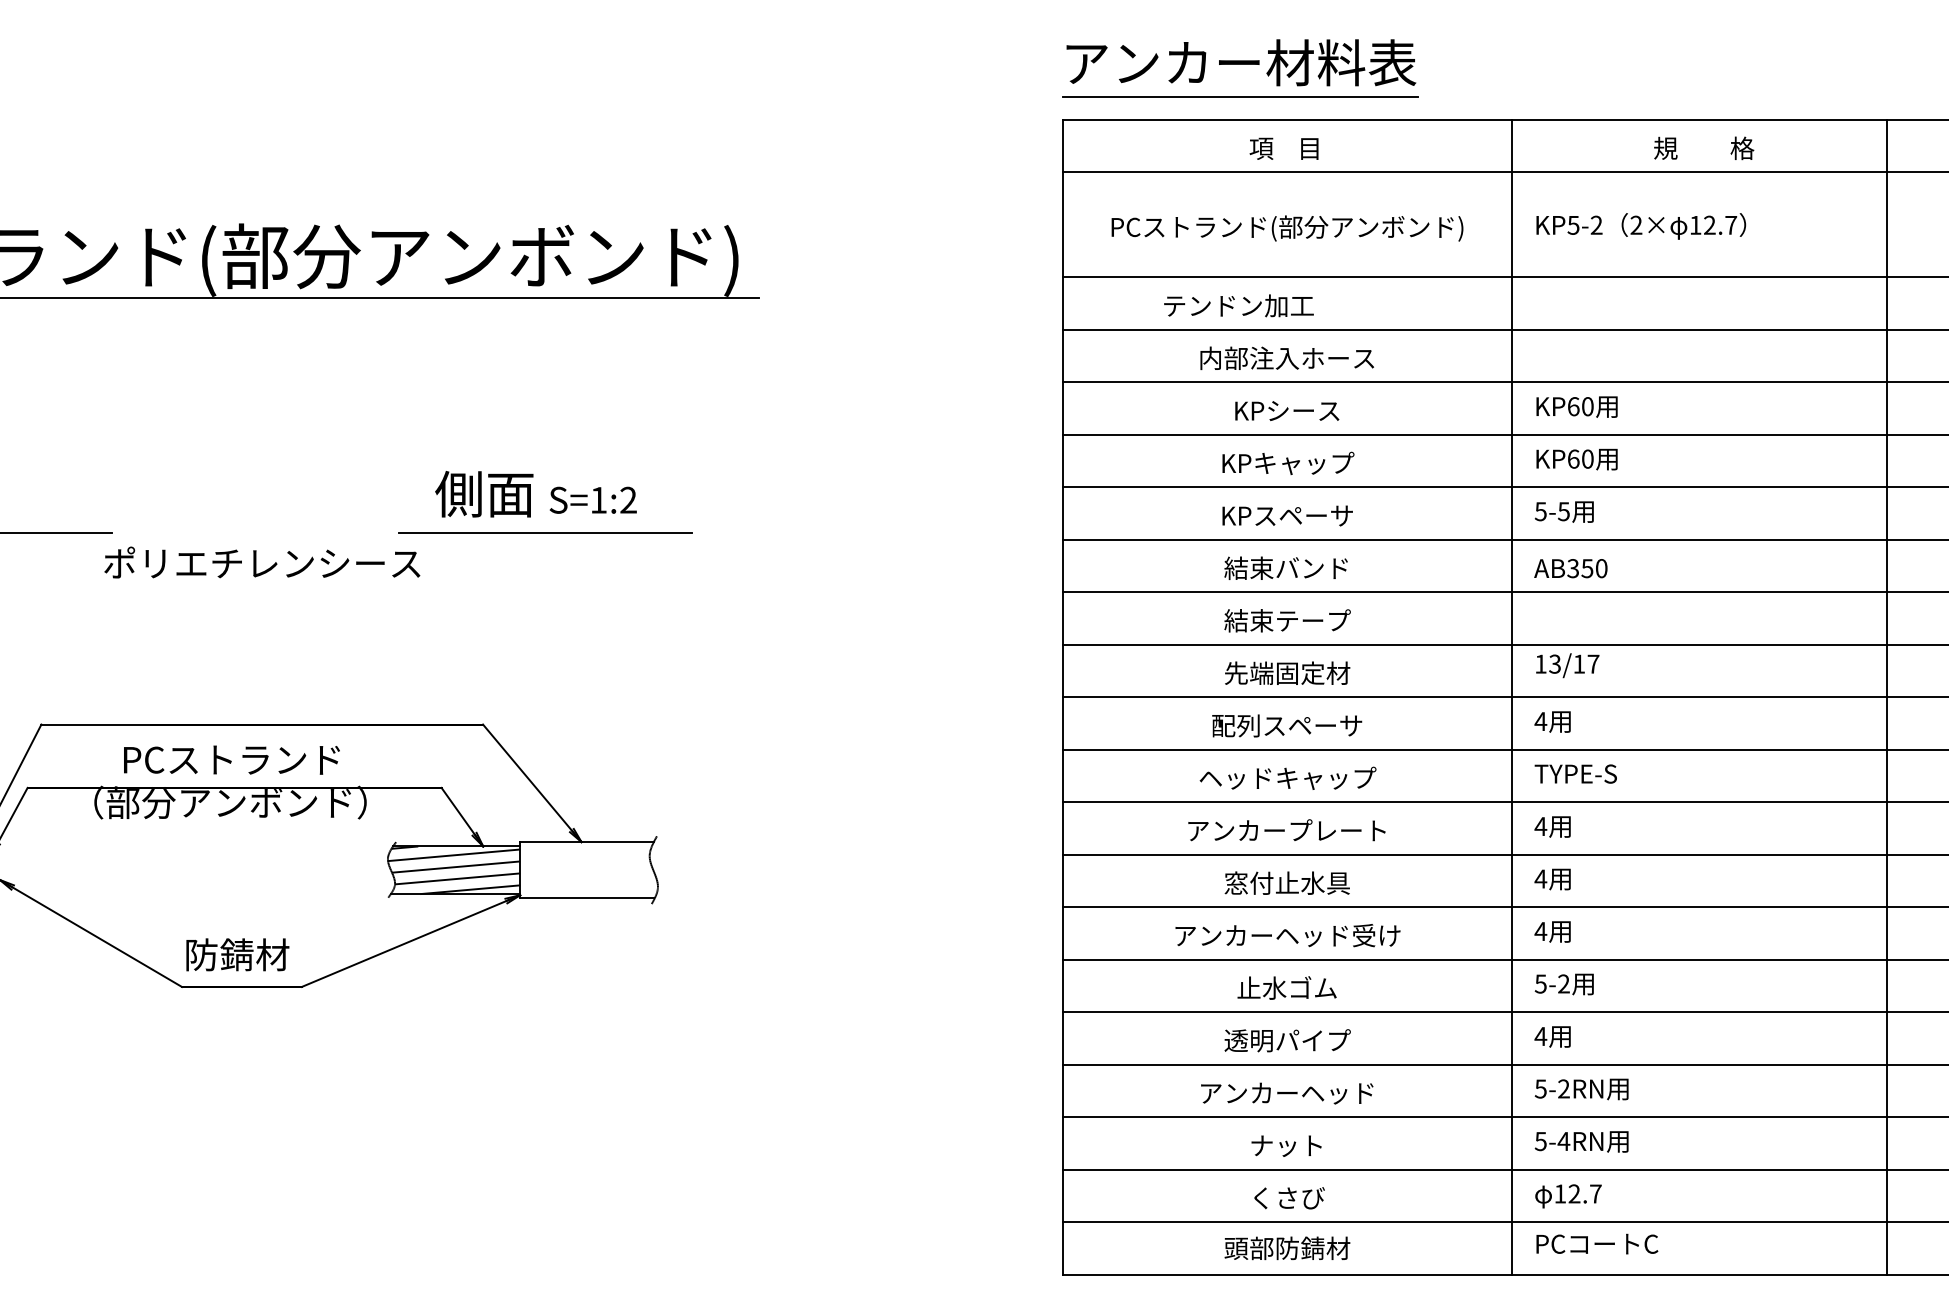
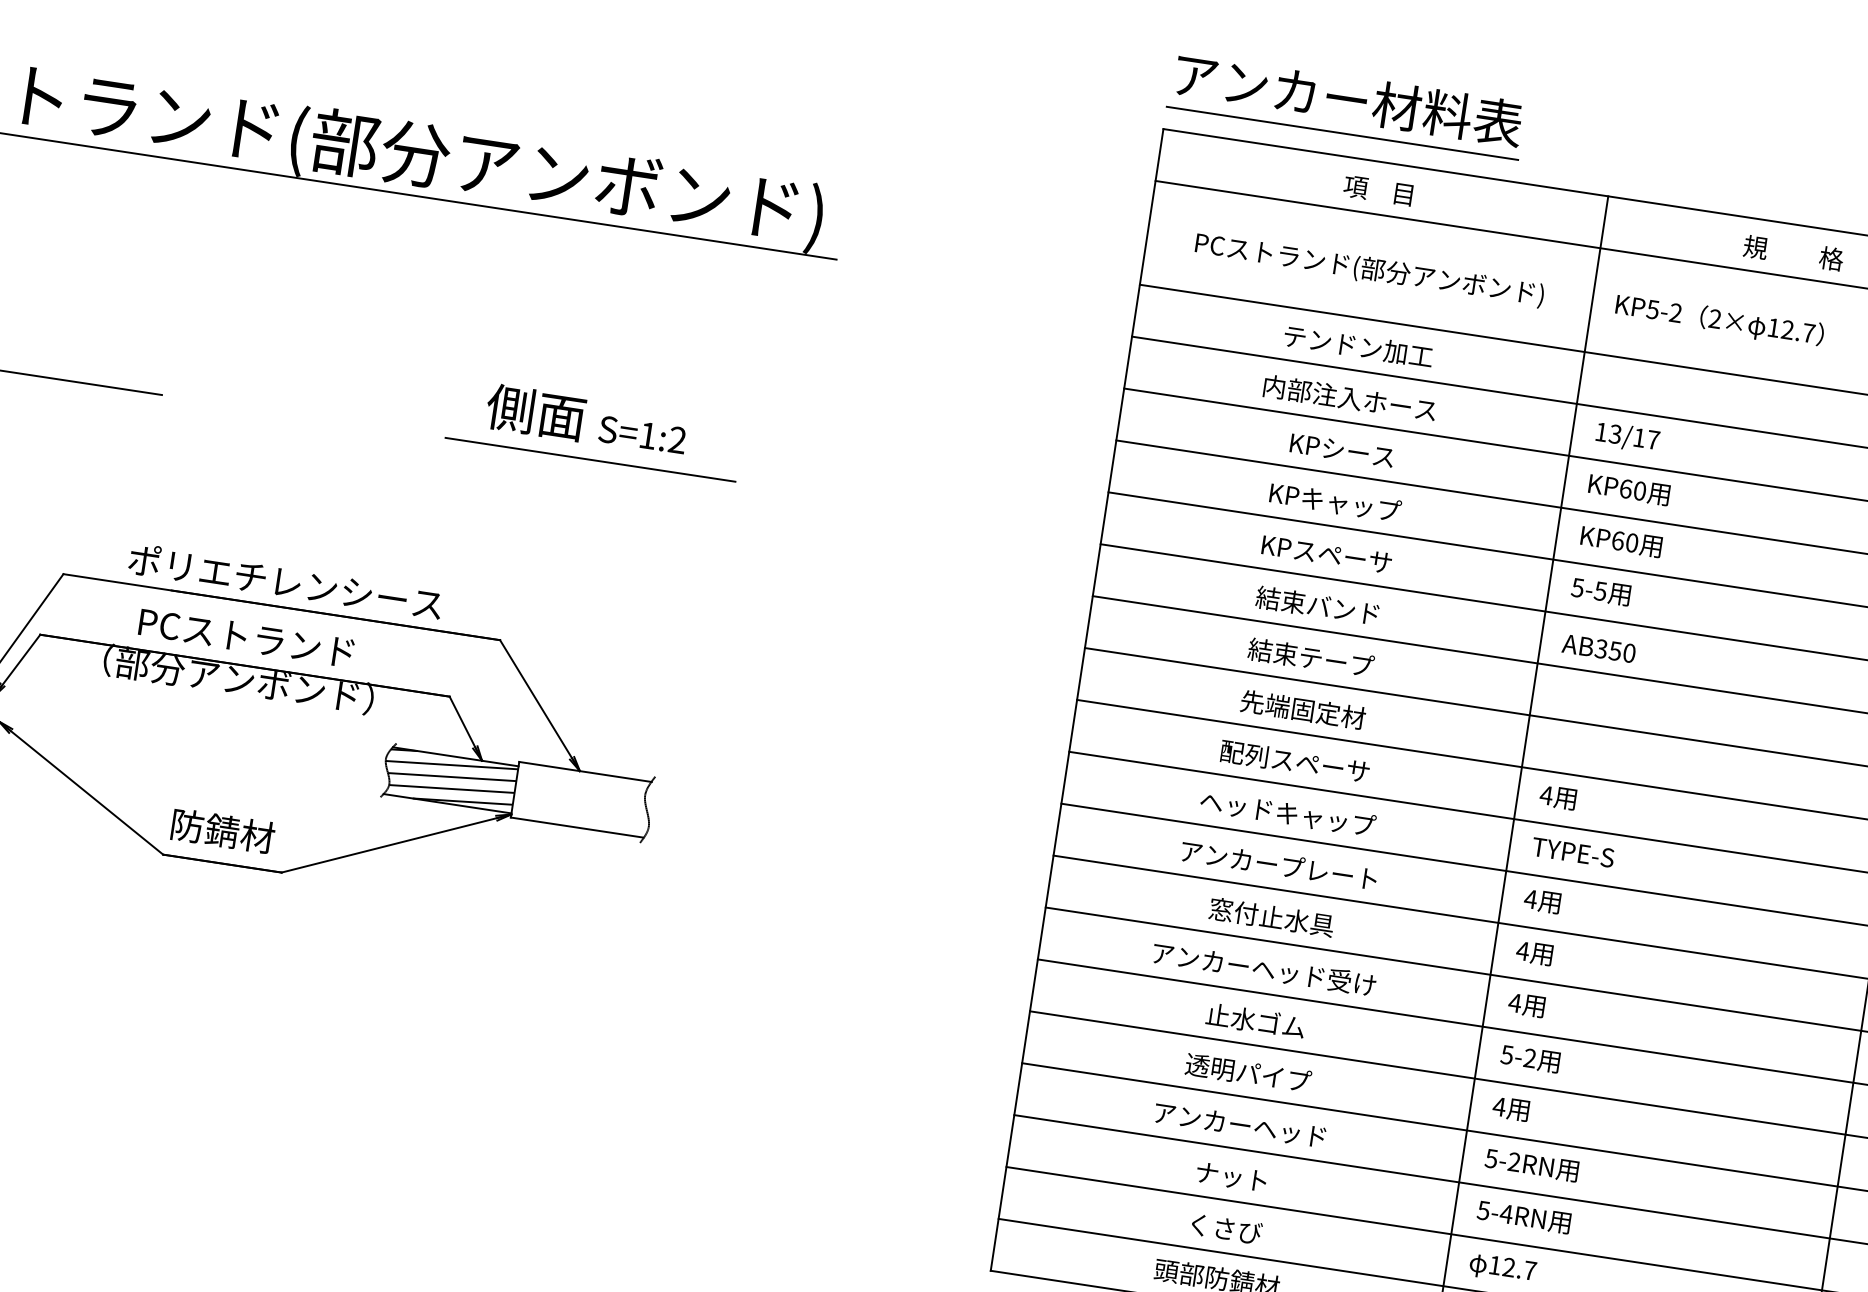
text: (1238, 305) -> (1358, 346), moved
text: (262, 562) -> (285, 581), moved
text: (1567, 665) -> (1627, 437), moved

